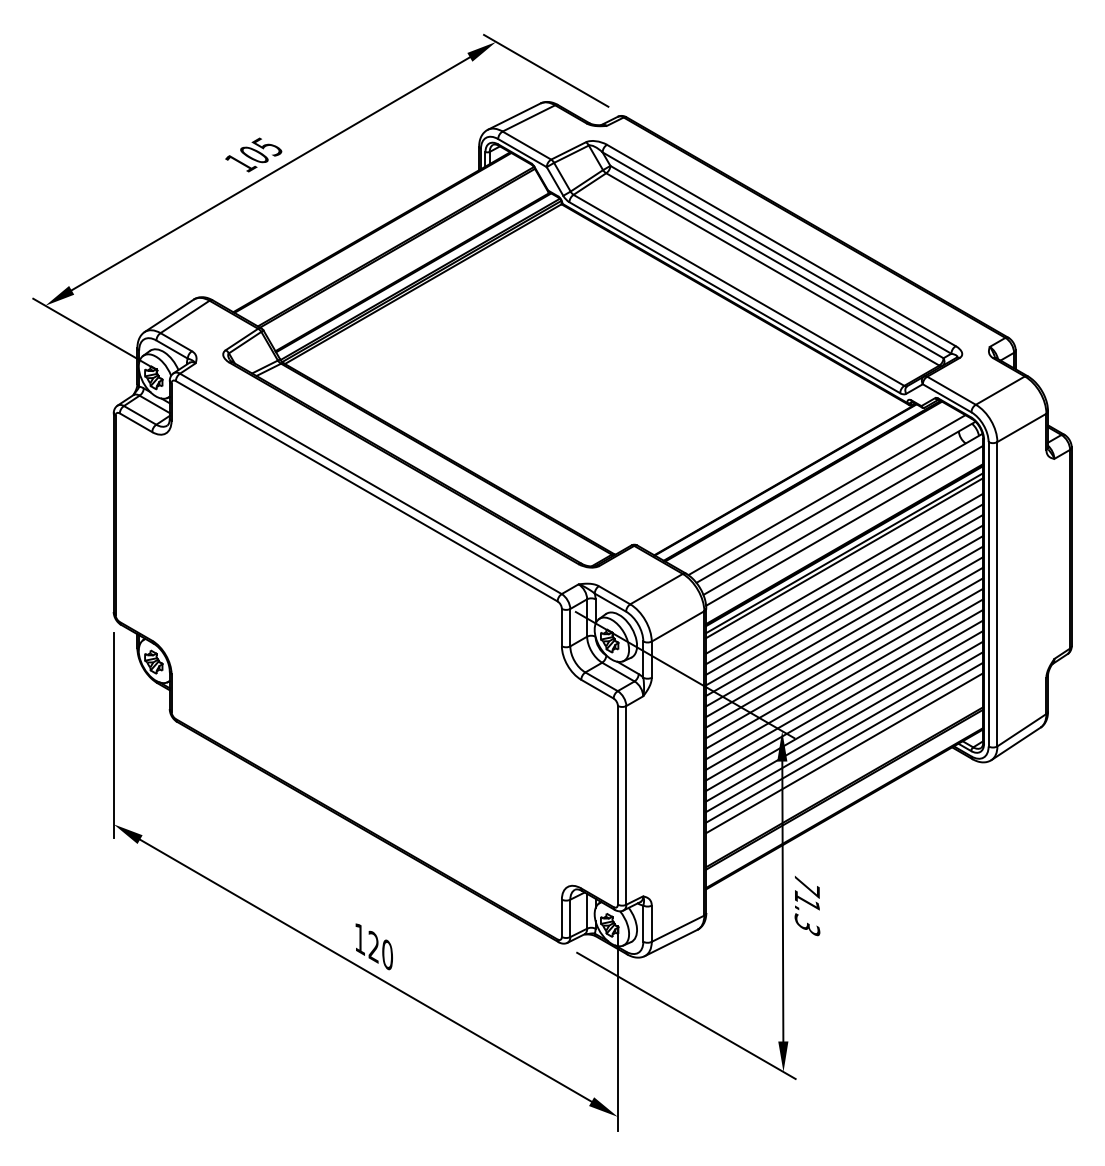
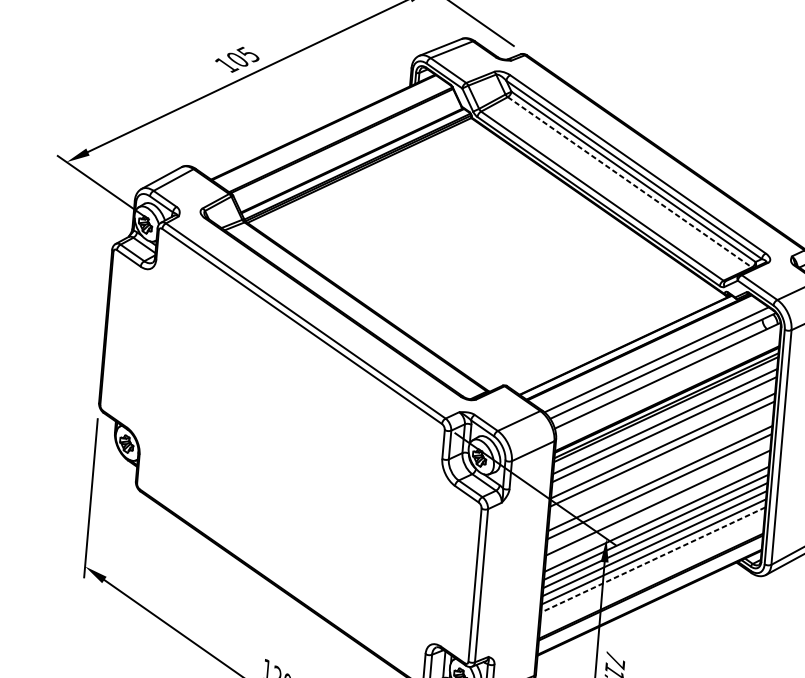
line: (773, 269) -> (630, 182), solid -> dashed
line: (844, 525) -> (668, 384), removed
line: (844, 594) -> (663, 437), removed
line: (844, 626) -> (661, 462), removed
line: (844, 636) -> (660, 469), removed
line: (844, 668) -> (658, 494), removed
line: (844, 689) -> (657, 510), removed
line: (844, 753) -> (653, 560), solid -> dashed

